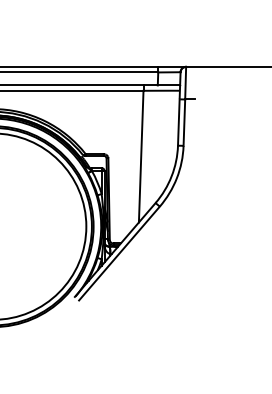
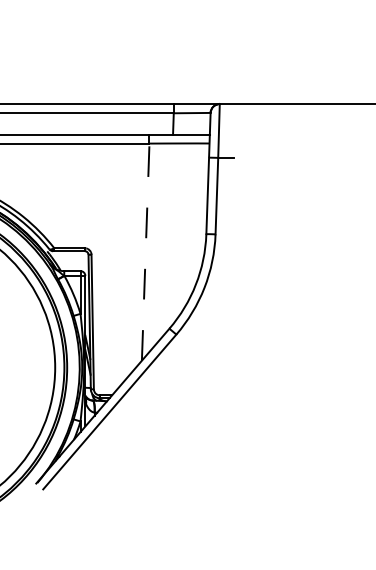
line: (141, 156) -> (146, 251), solid -> dashed

